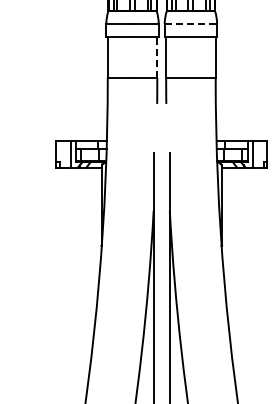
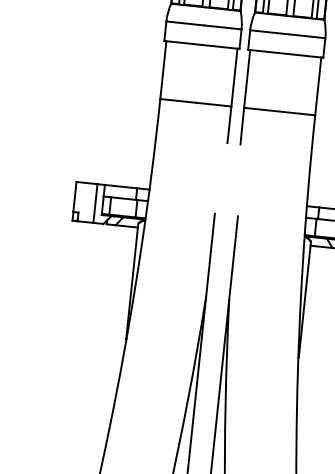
line: (191, 23) -> (288, 33), dashed -> solid
line: (157, 57) -> (234, 77), dashed -> solid

